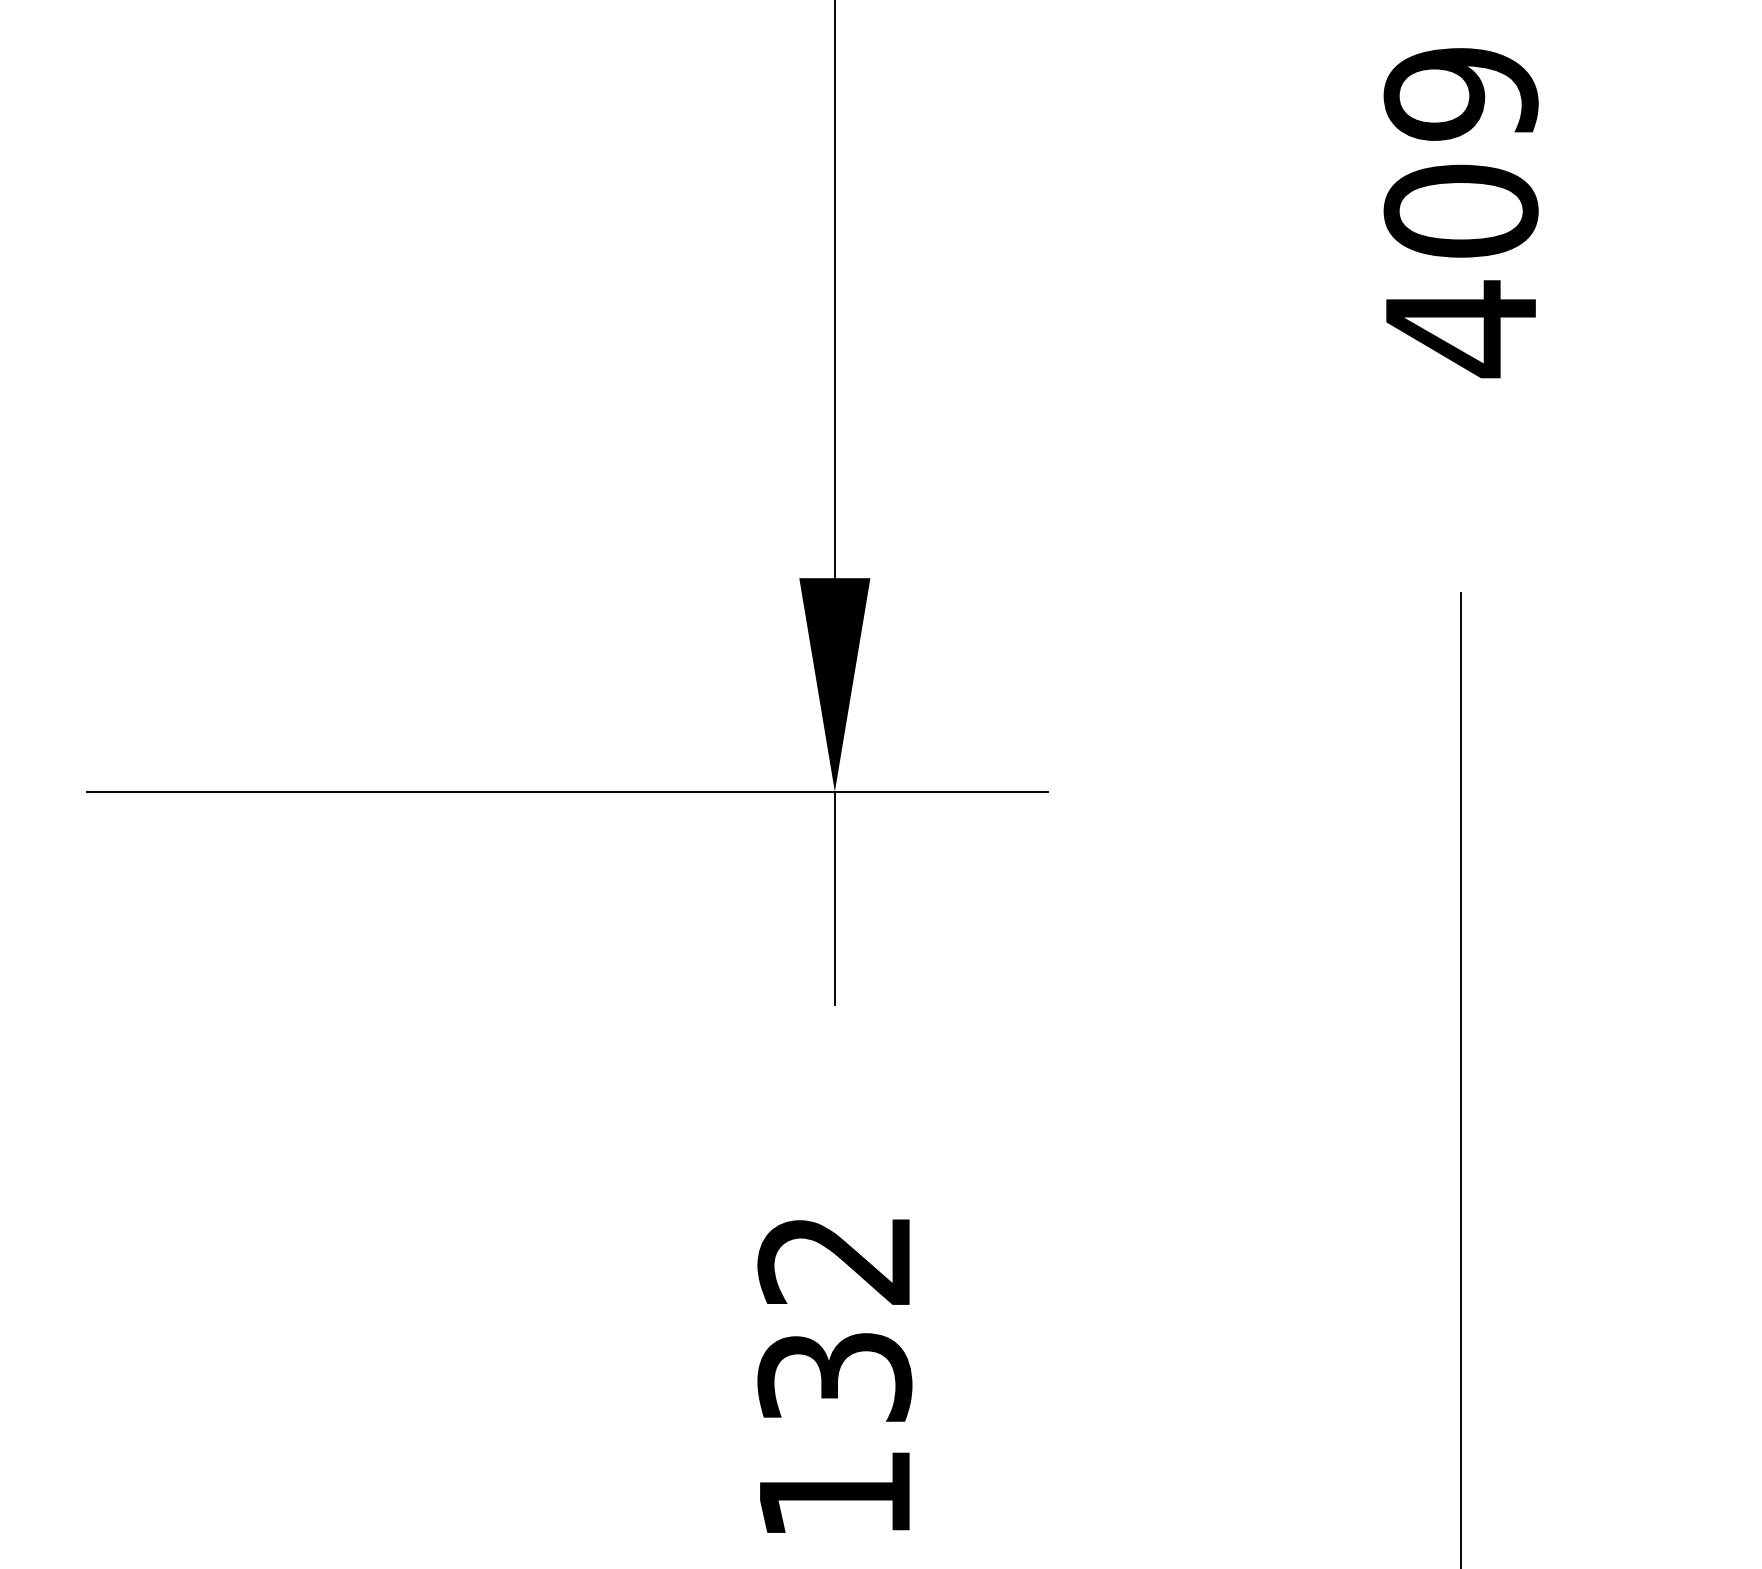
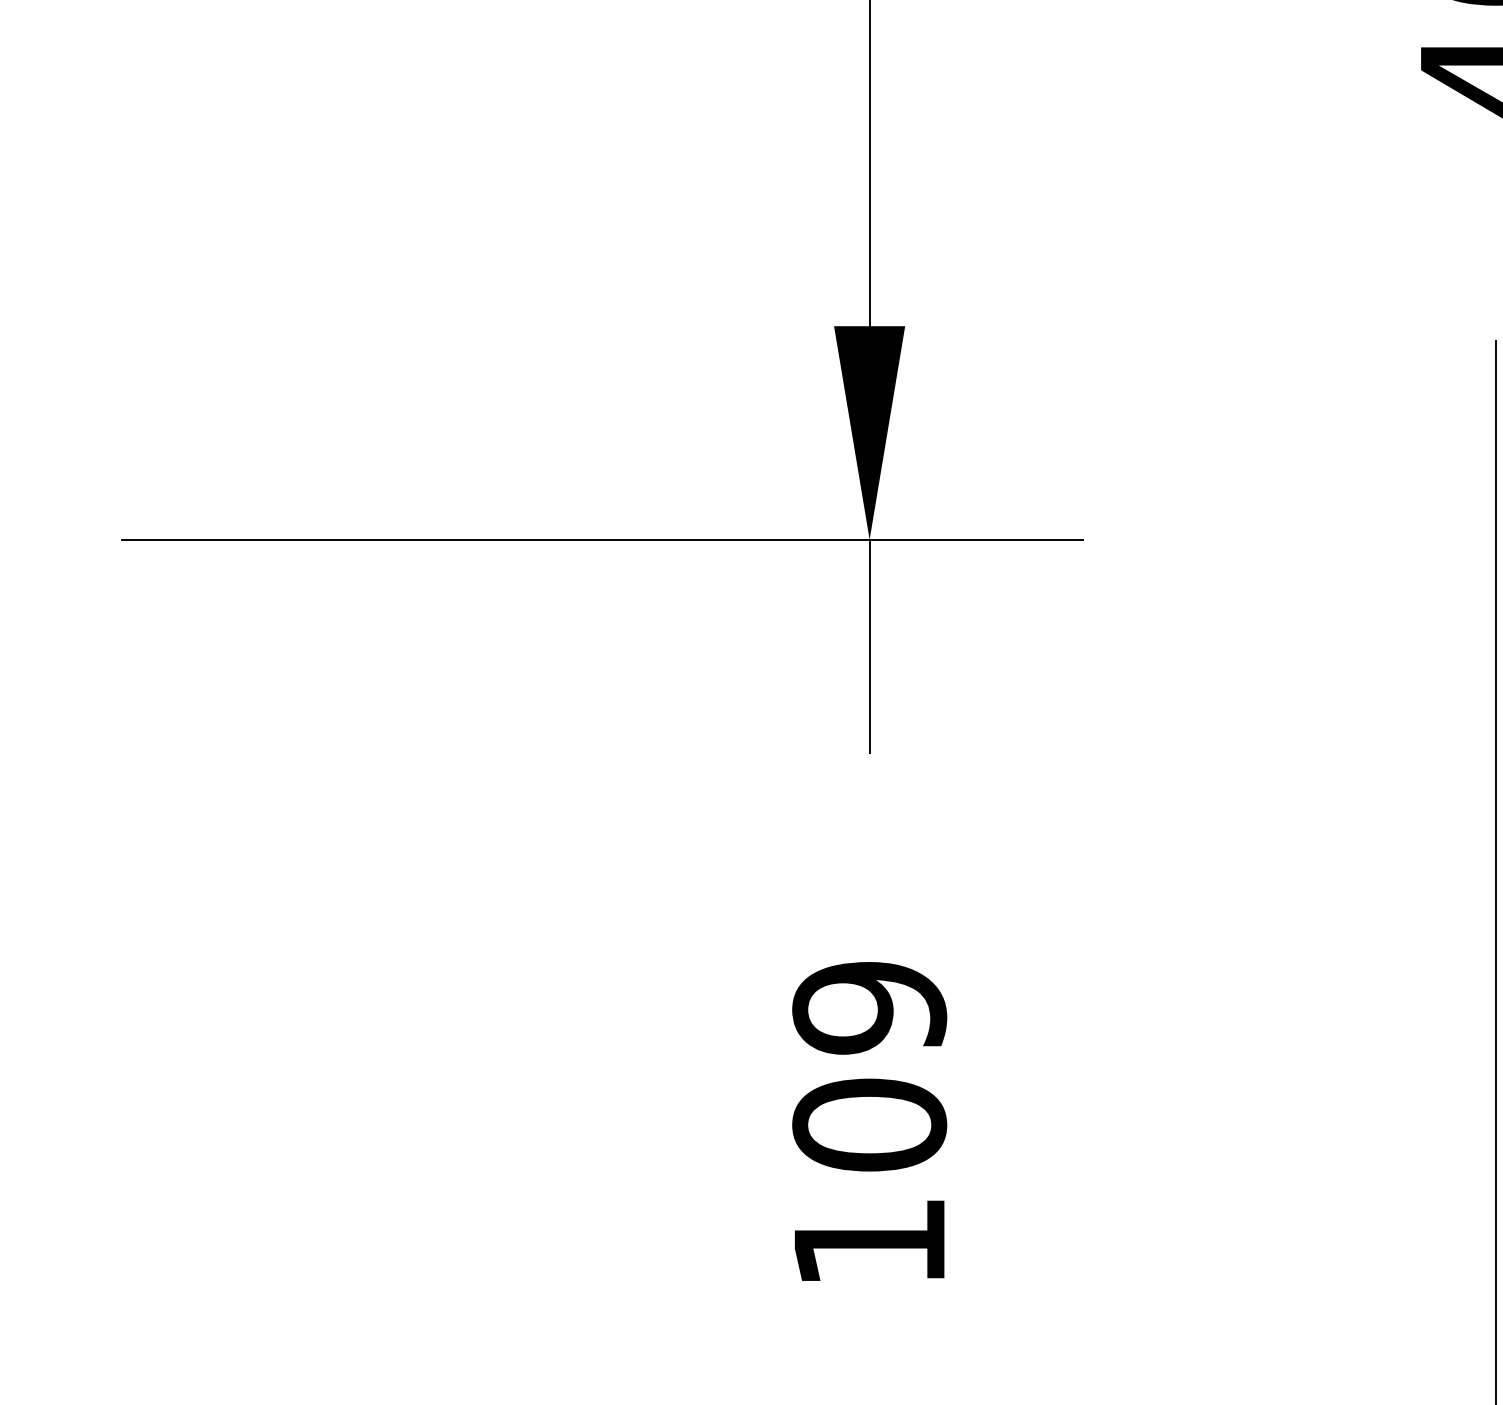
text: (834, 1318) -> (869, 1066), 132 -> 109

